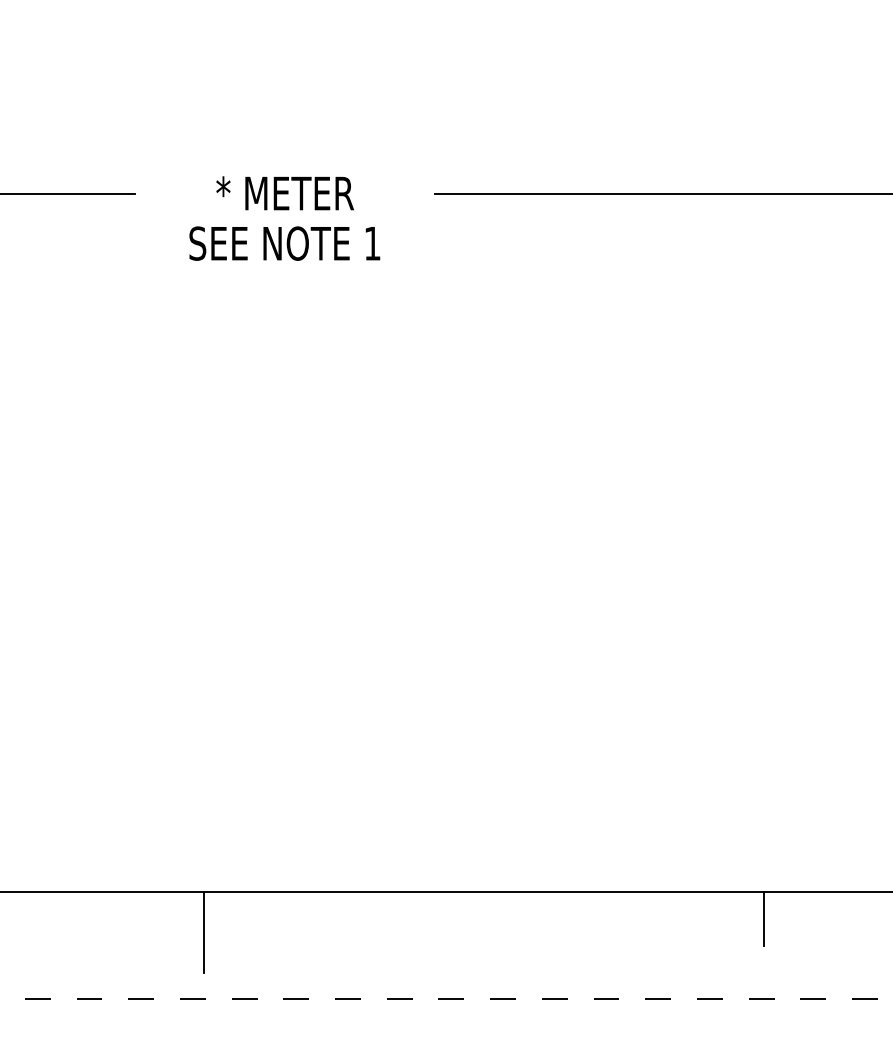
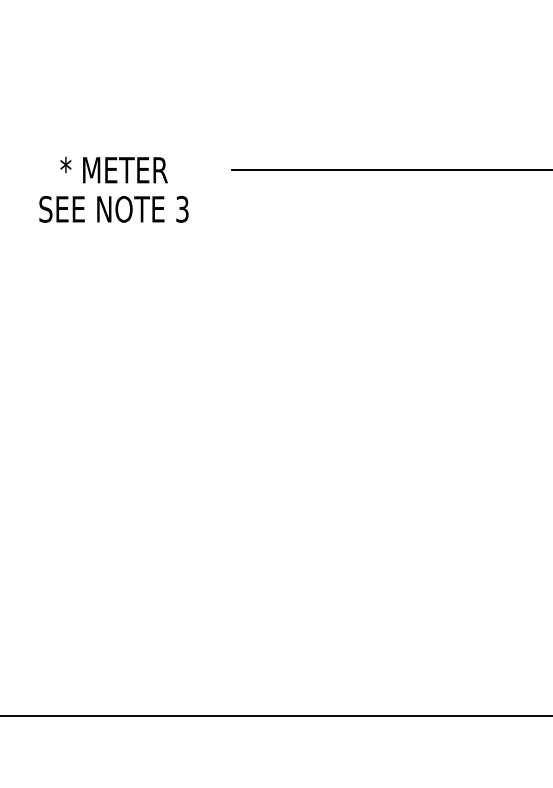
text: (372, 243) -> (182, 209), 1 -> 3
line: (764, 918) -> (488, 736), removed
line: (203, 932) -> (50, 747), removed

